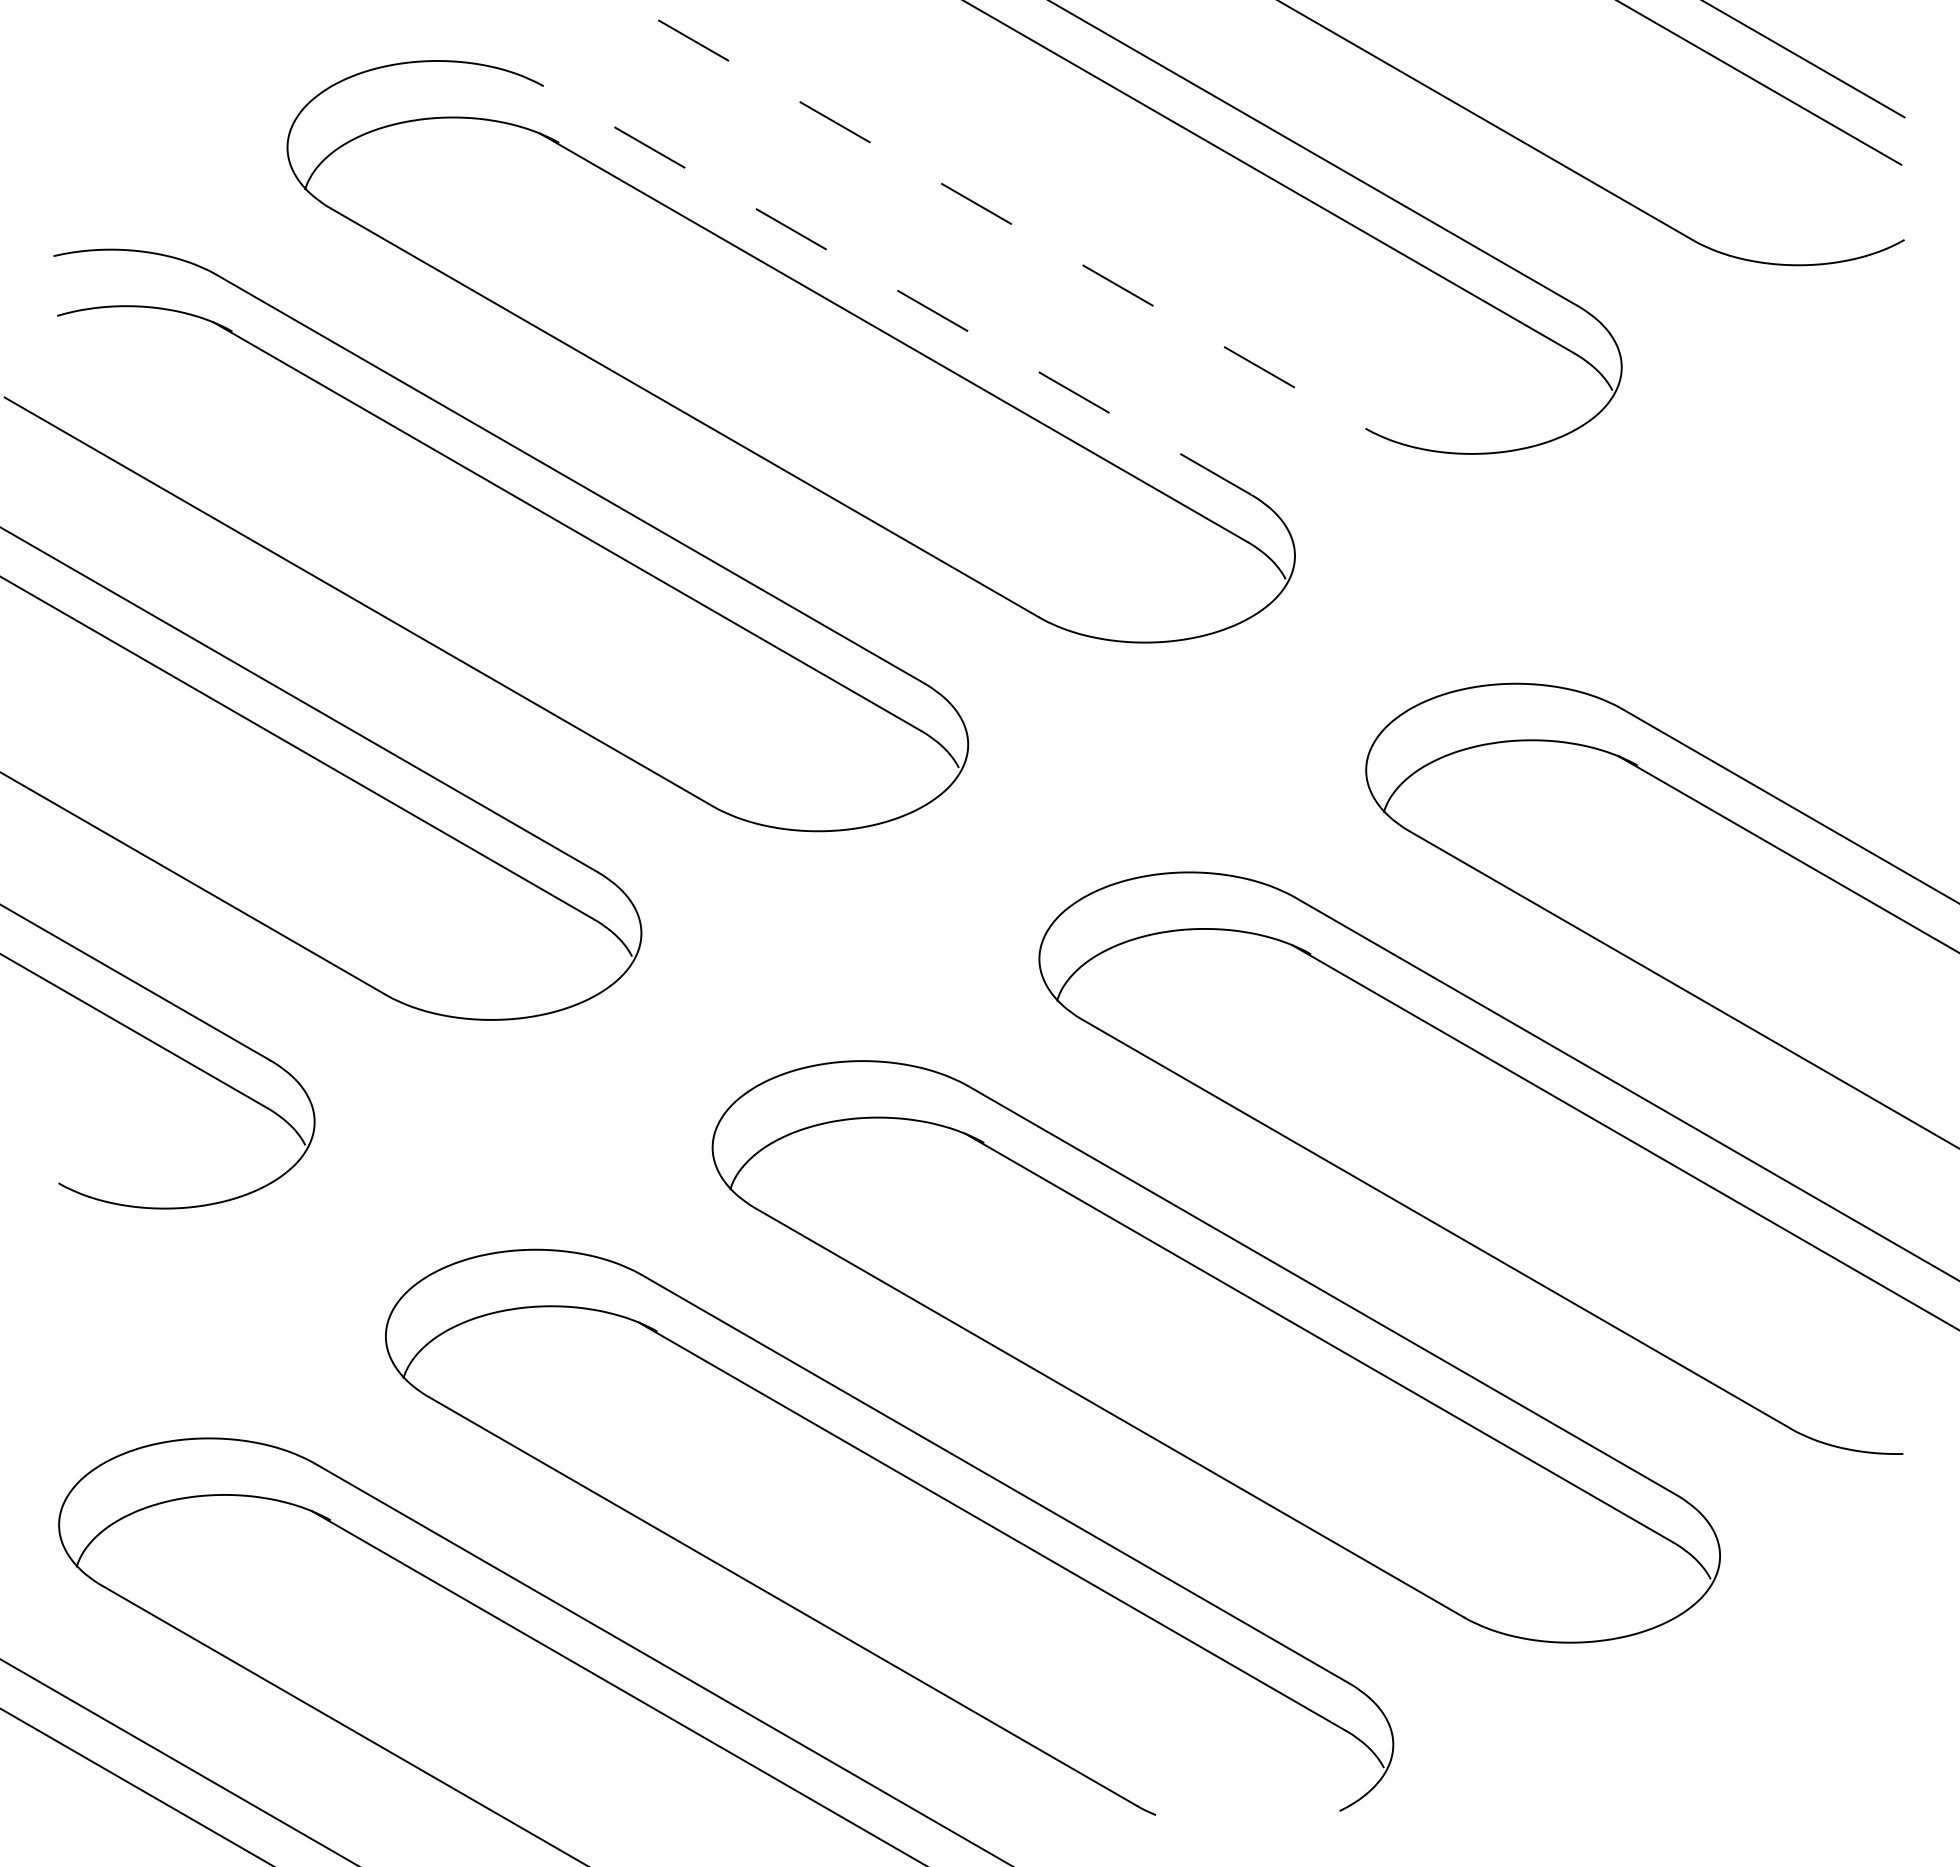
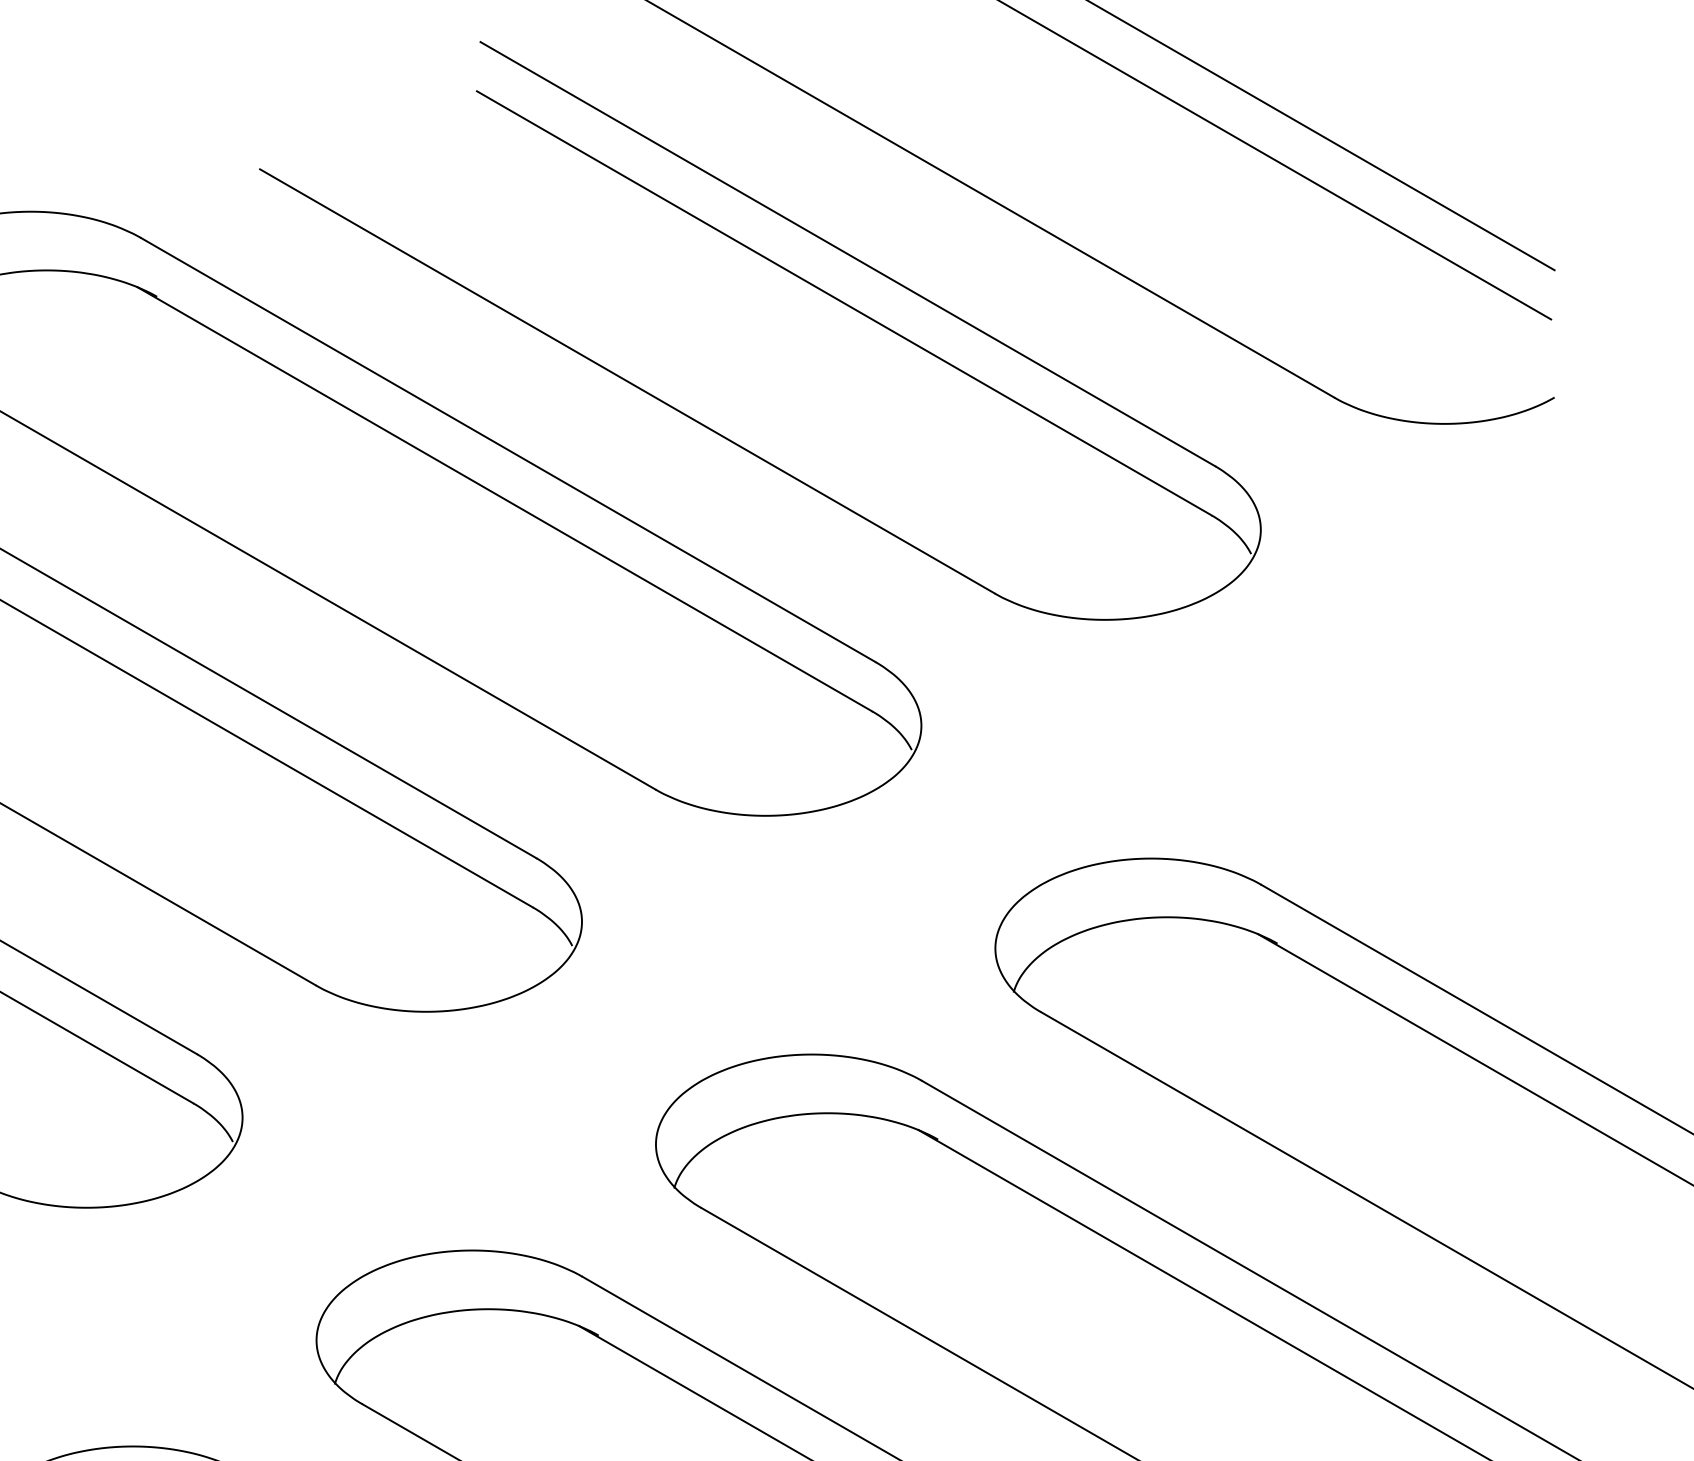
line: (1012, 224) -> (628, 381), dashed -> solid
line: (896, 290) -> (507, 450), dashed -> solid

